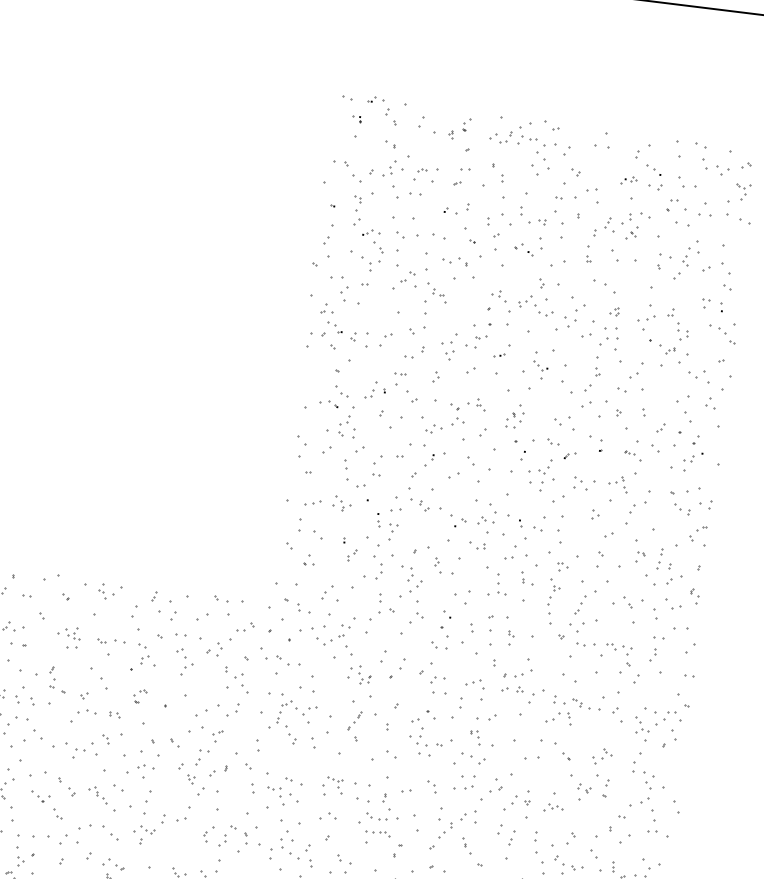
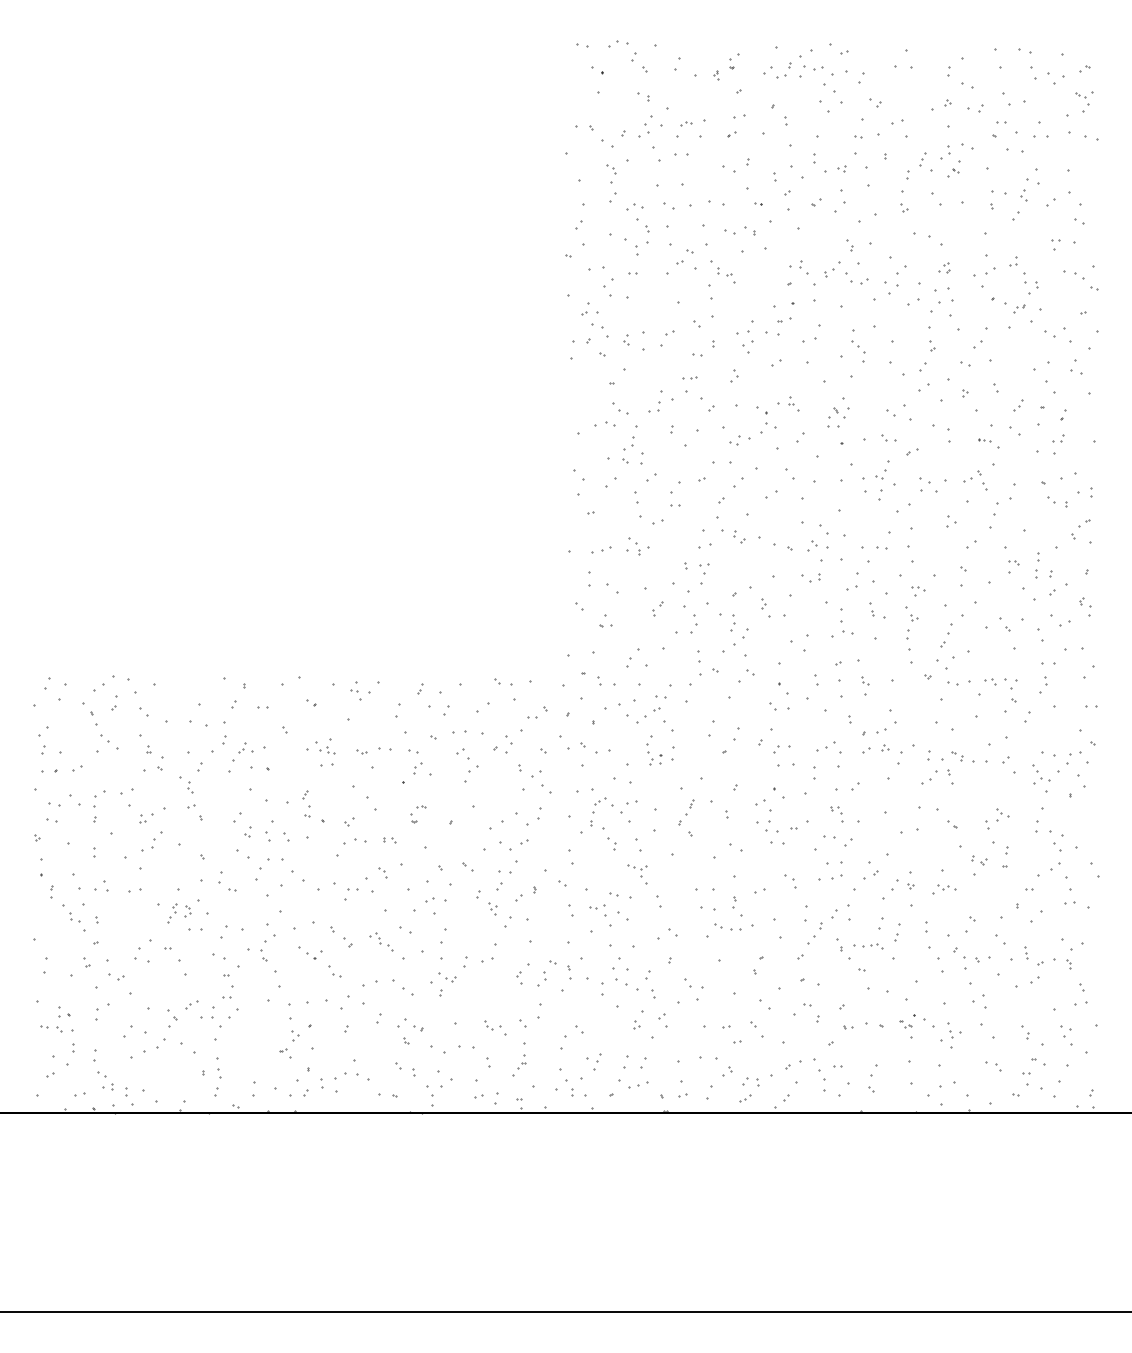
part: (364, 675) -> (654, 754), moved
part: (217, 736) -> (519, 851), size x1.6
part: (334, 785) -> (637, 874), moved
part: (377, 832) -> (868, 946), moved

